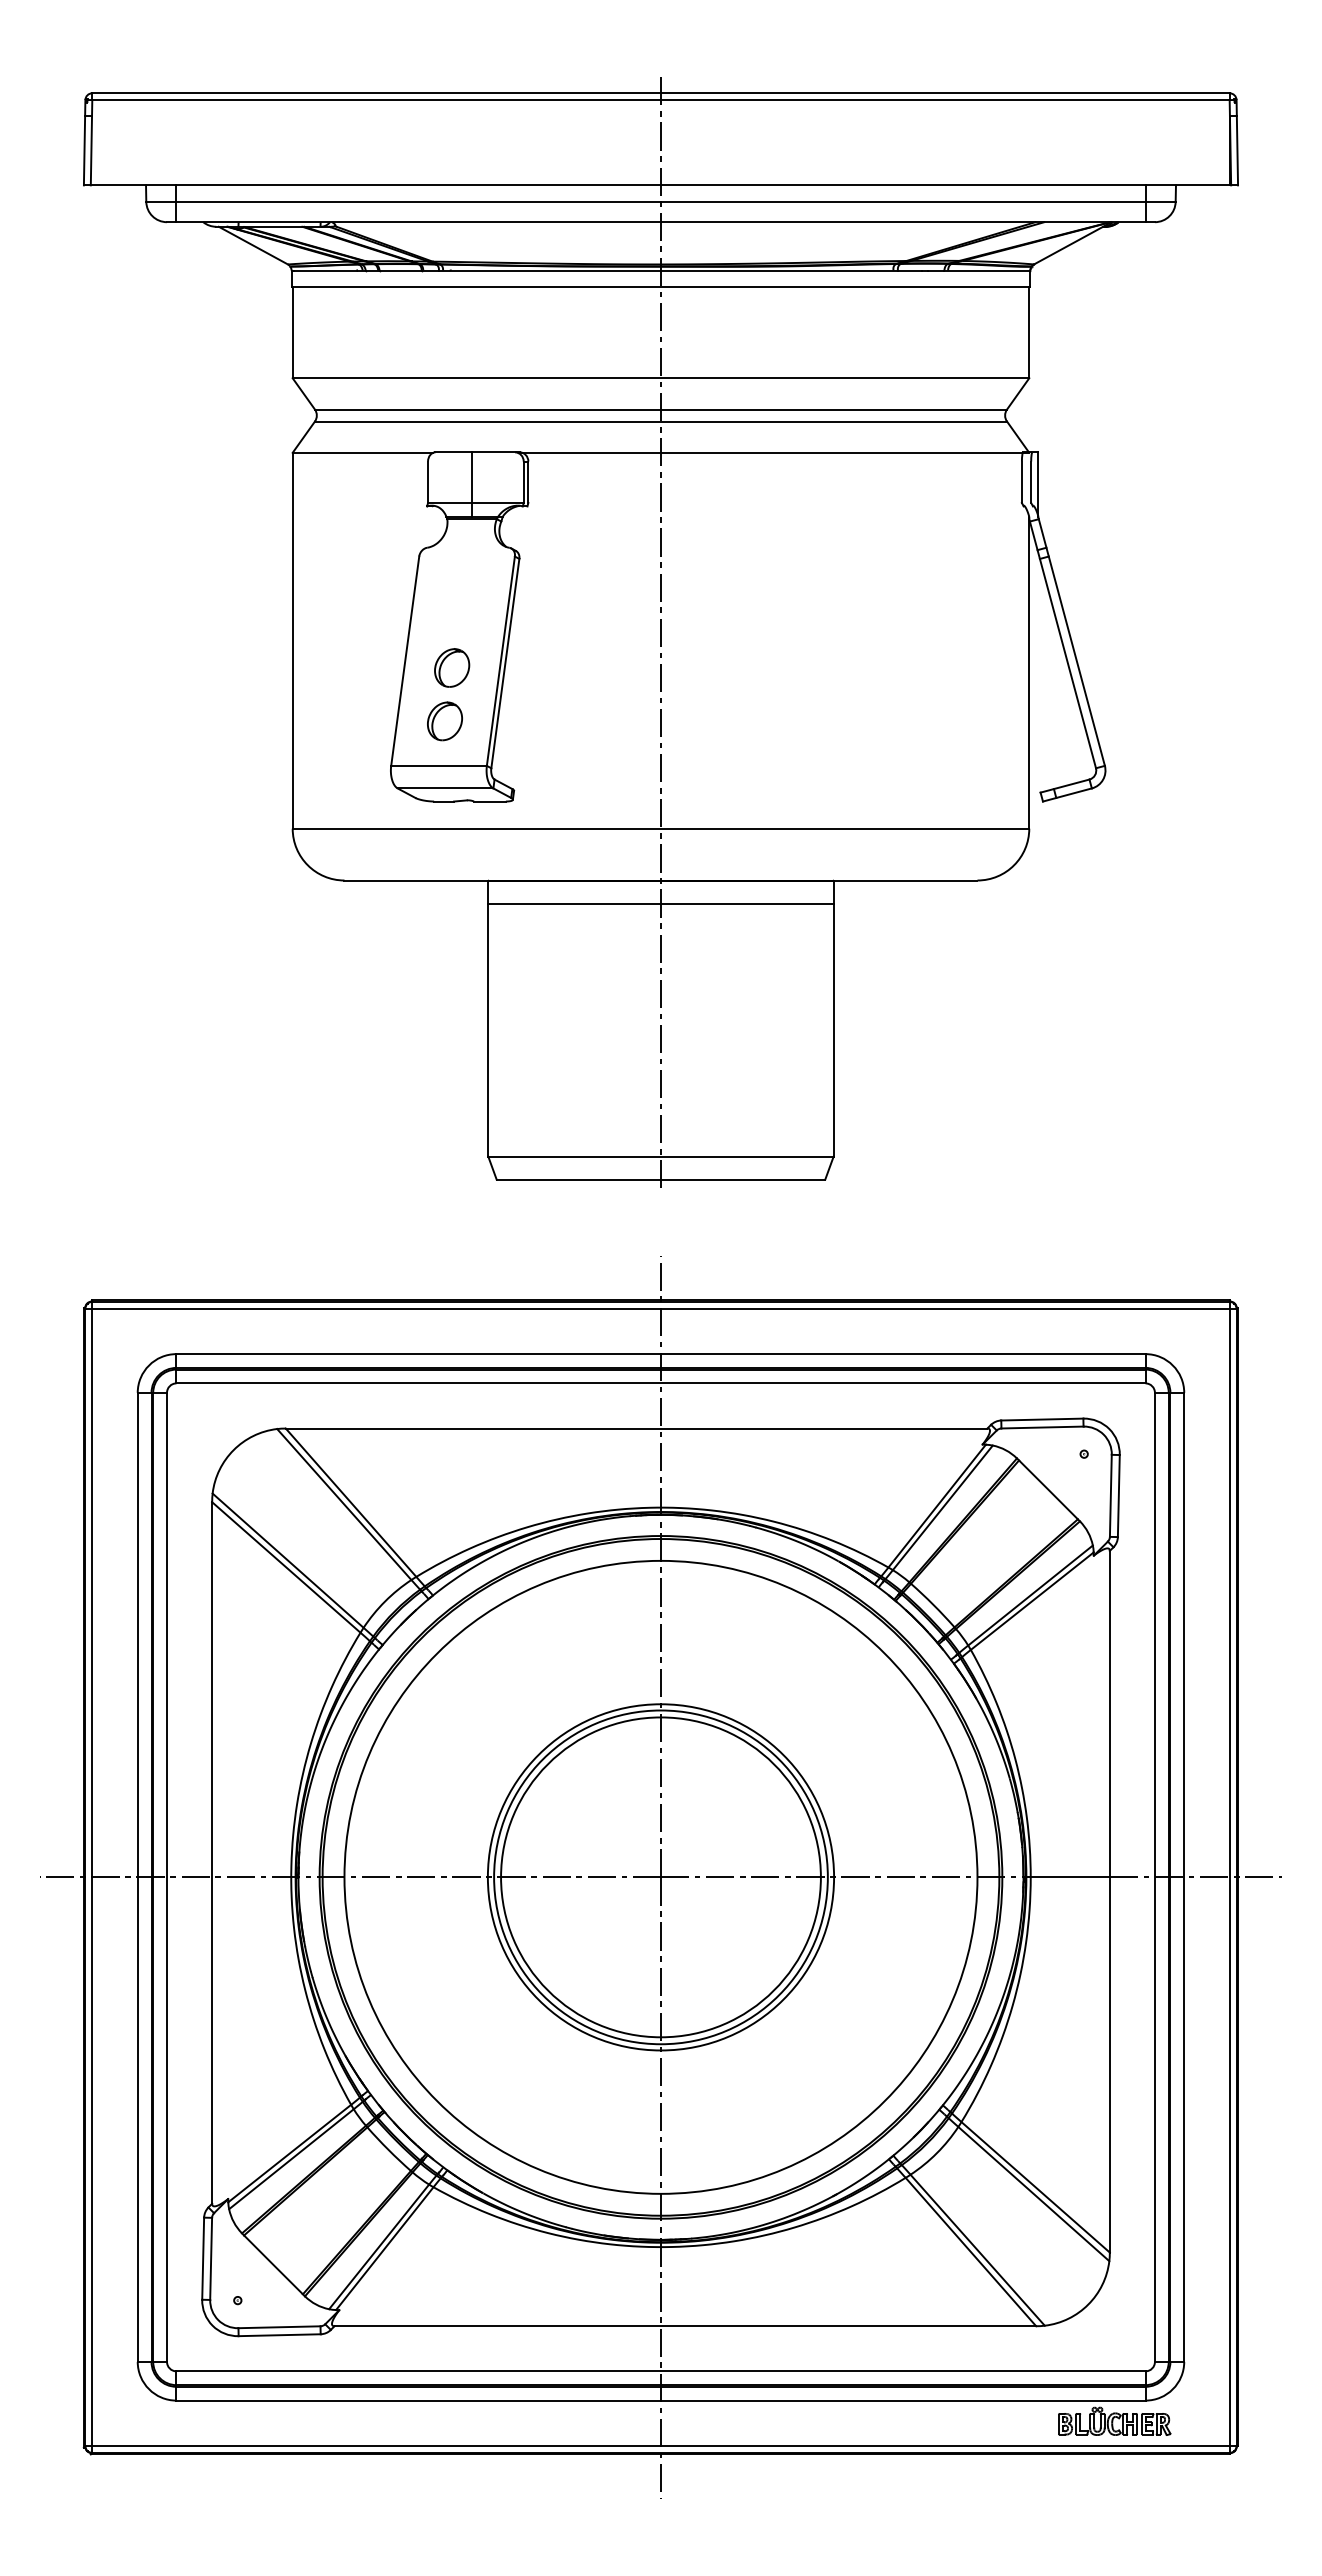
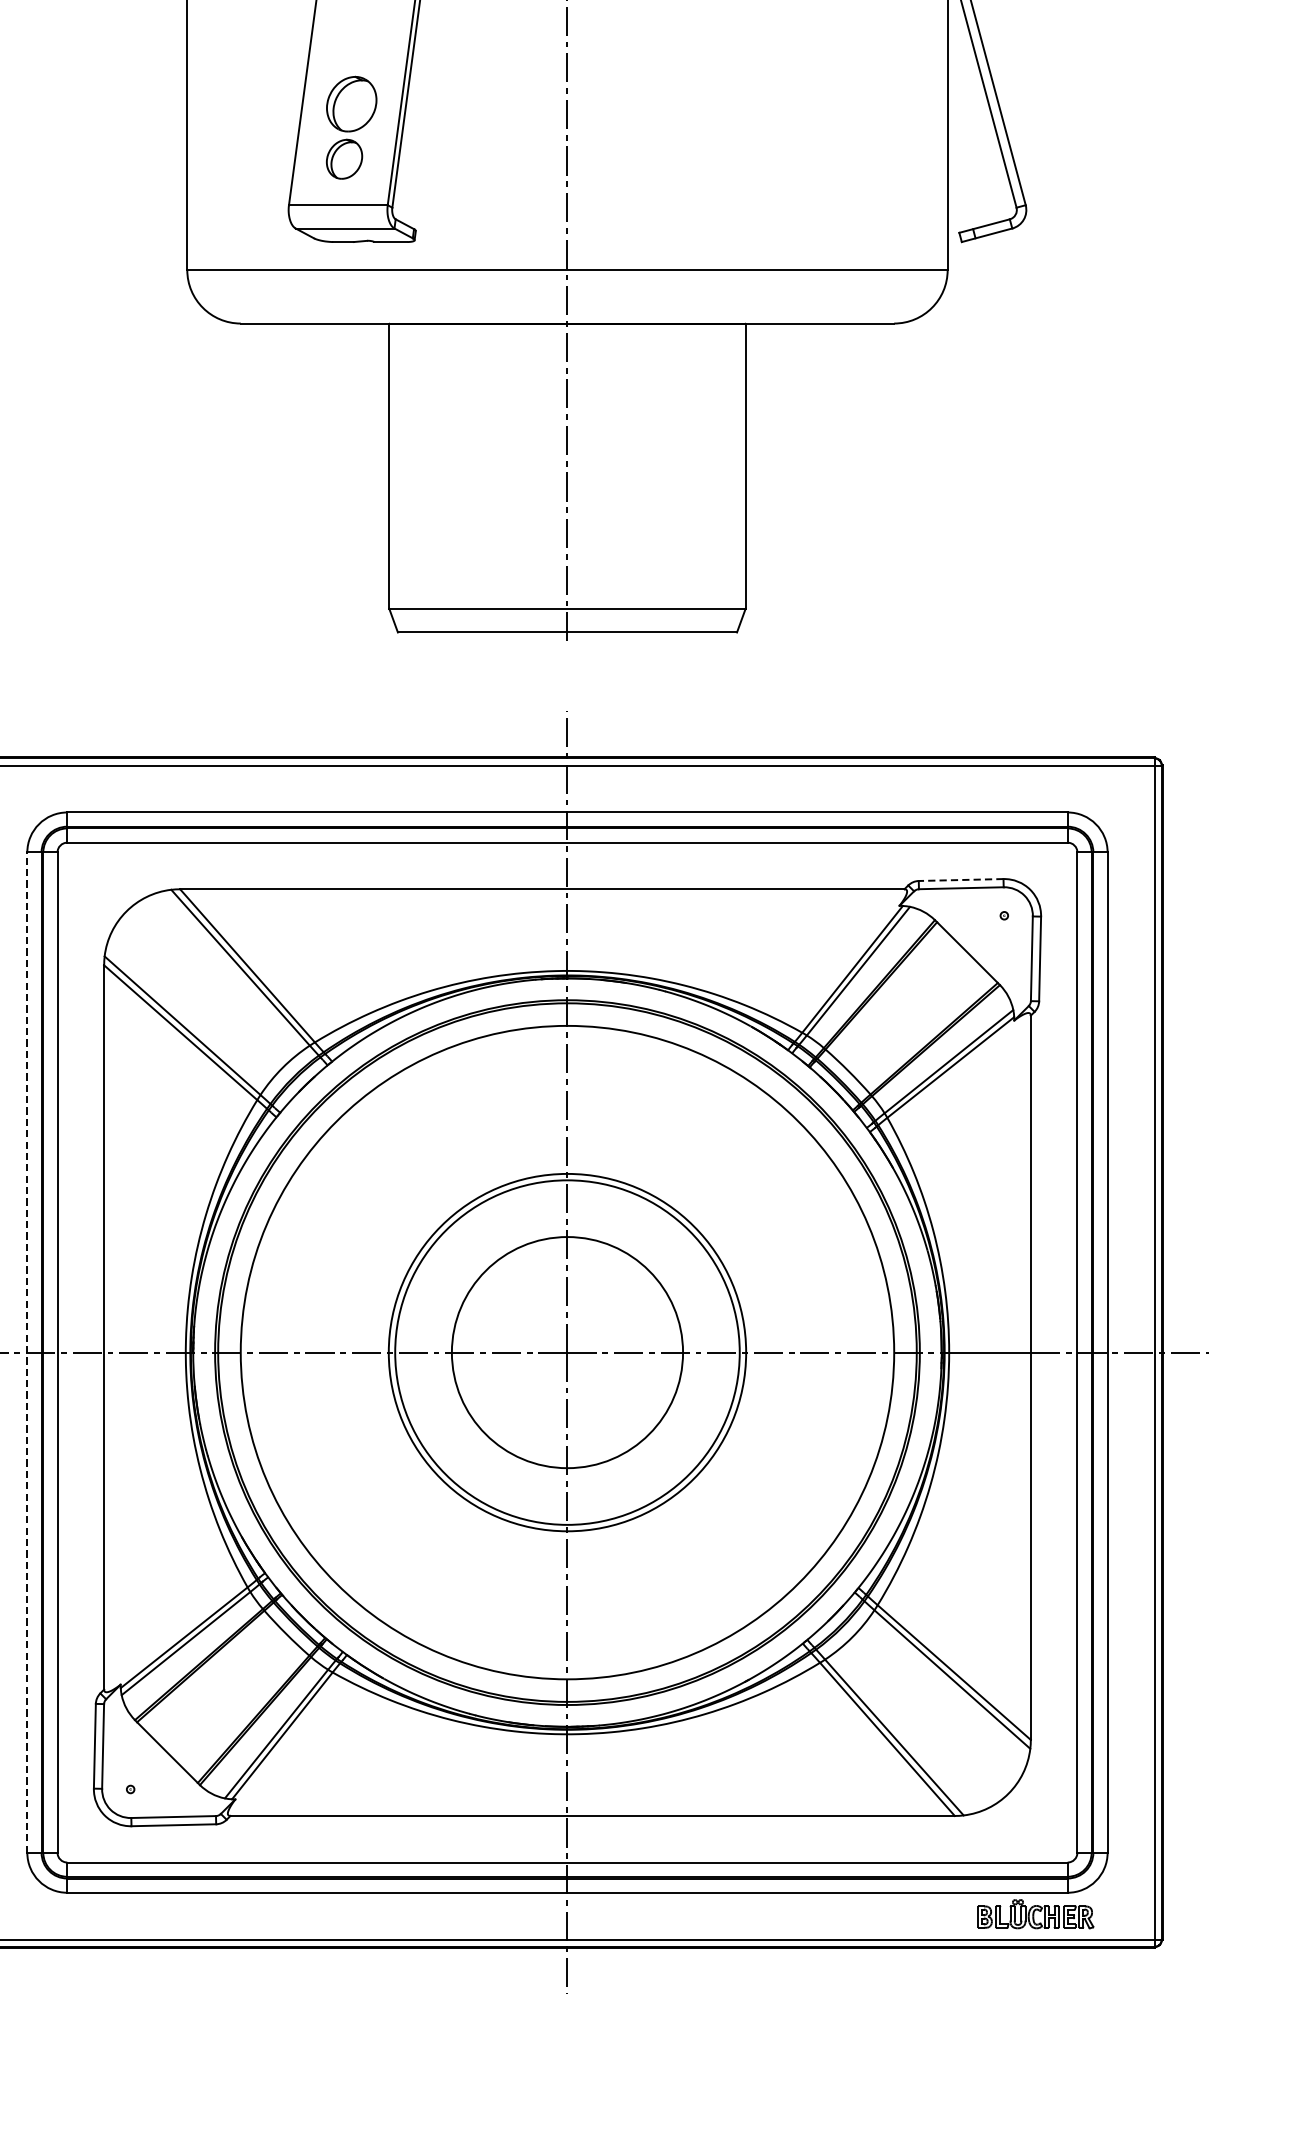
part: (452, 667) -> (352, 103), size x1.4
line: (660, 903) -> (566, 347), removed
line: (1041, 1419) -> (960, 879), solid -> dashed
line: (137, 1877) -> (27, 1352), solid -> dashed
circle: (660, 1877) -> (566, 1352), size x0.7

